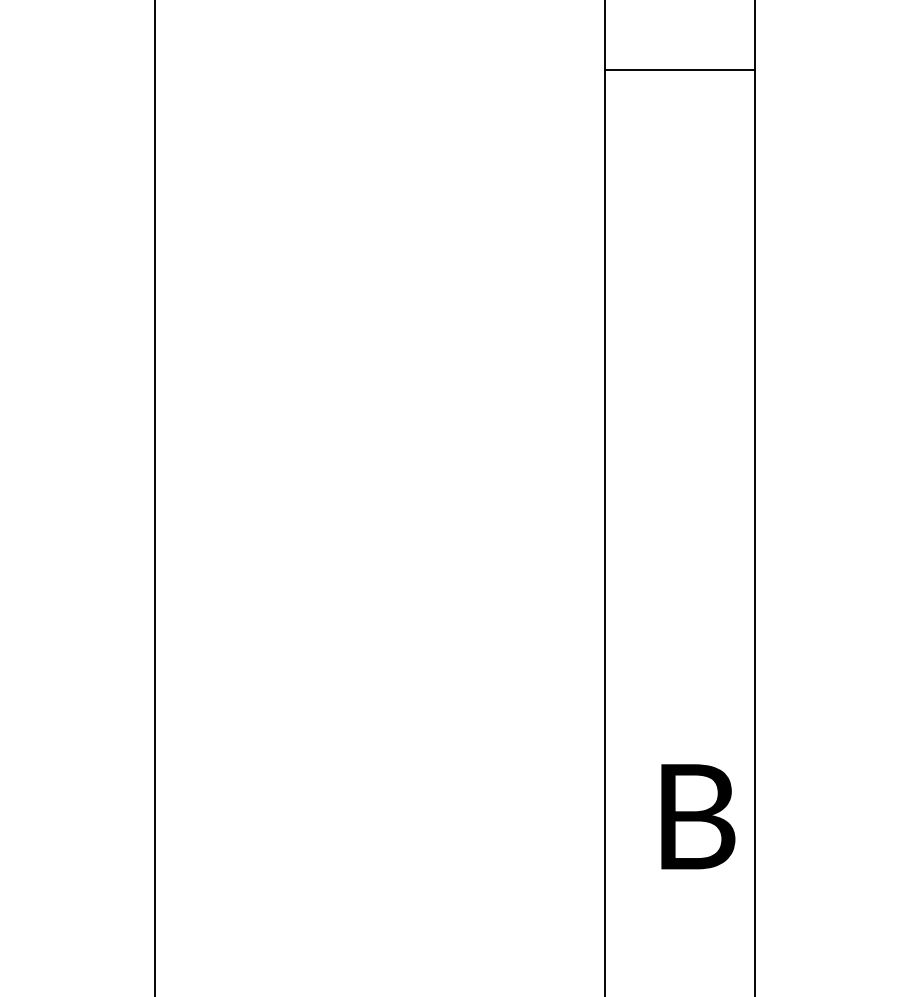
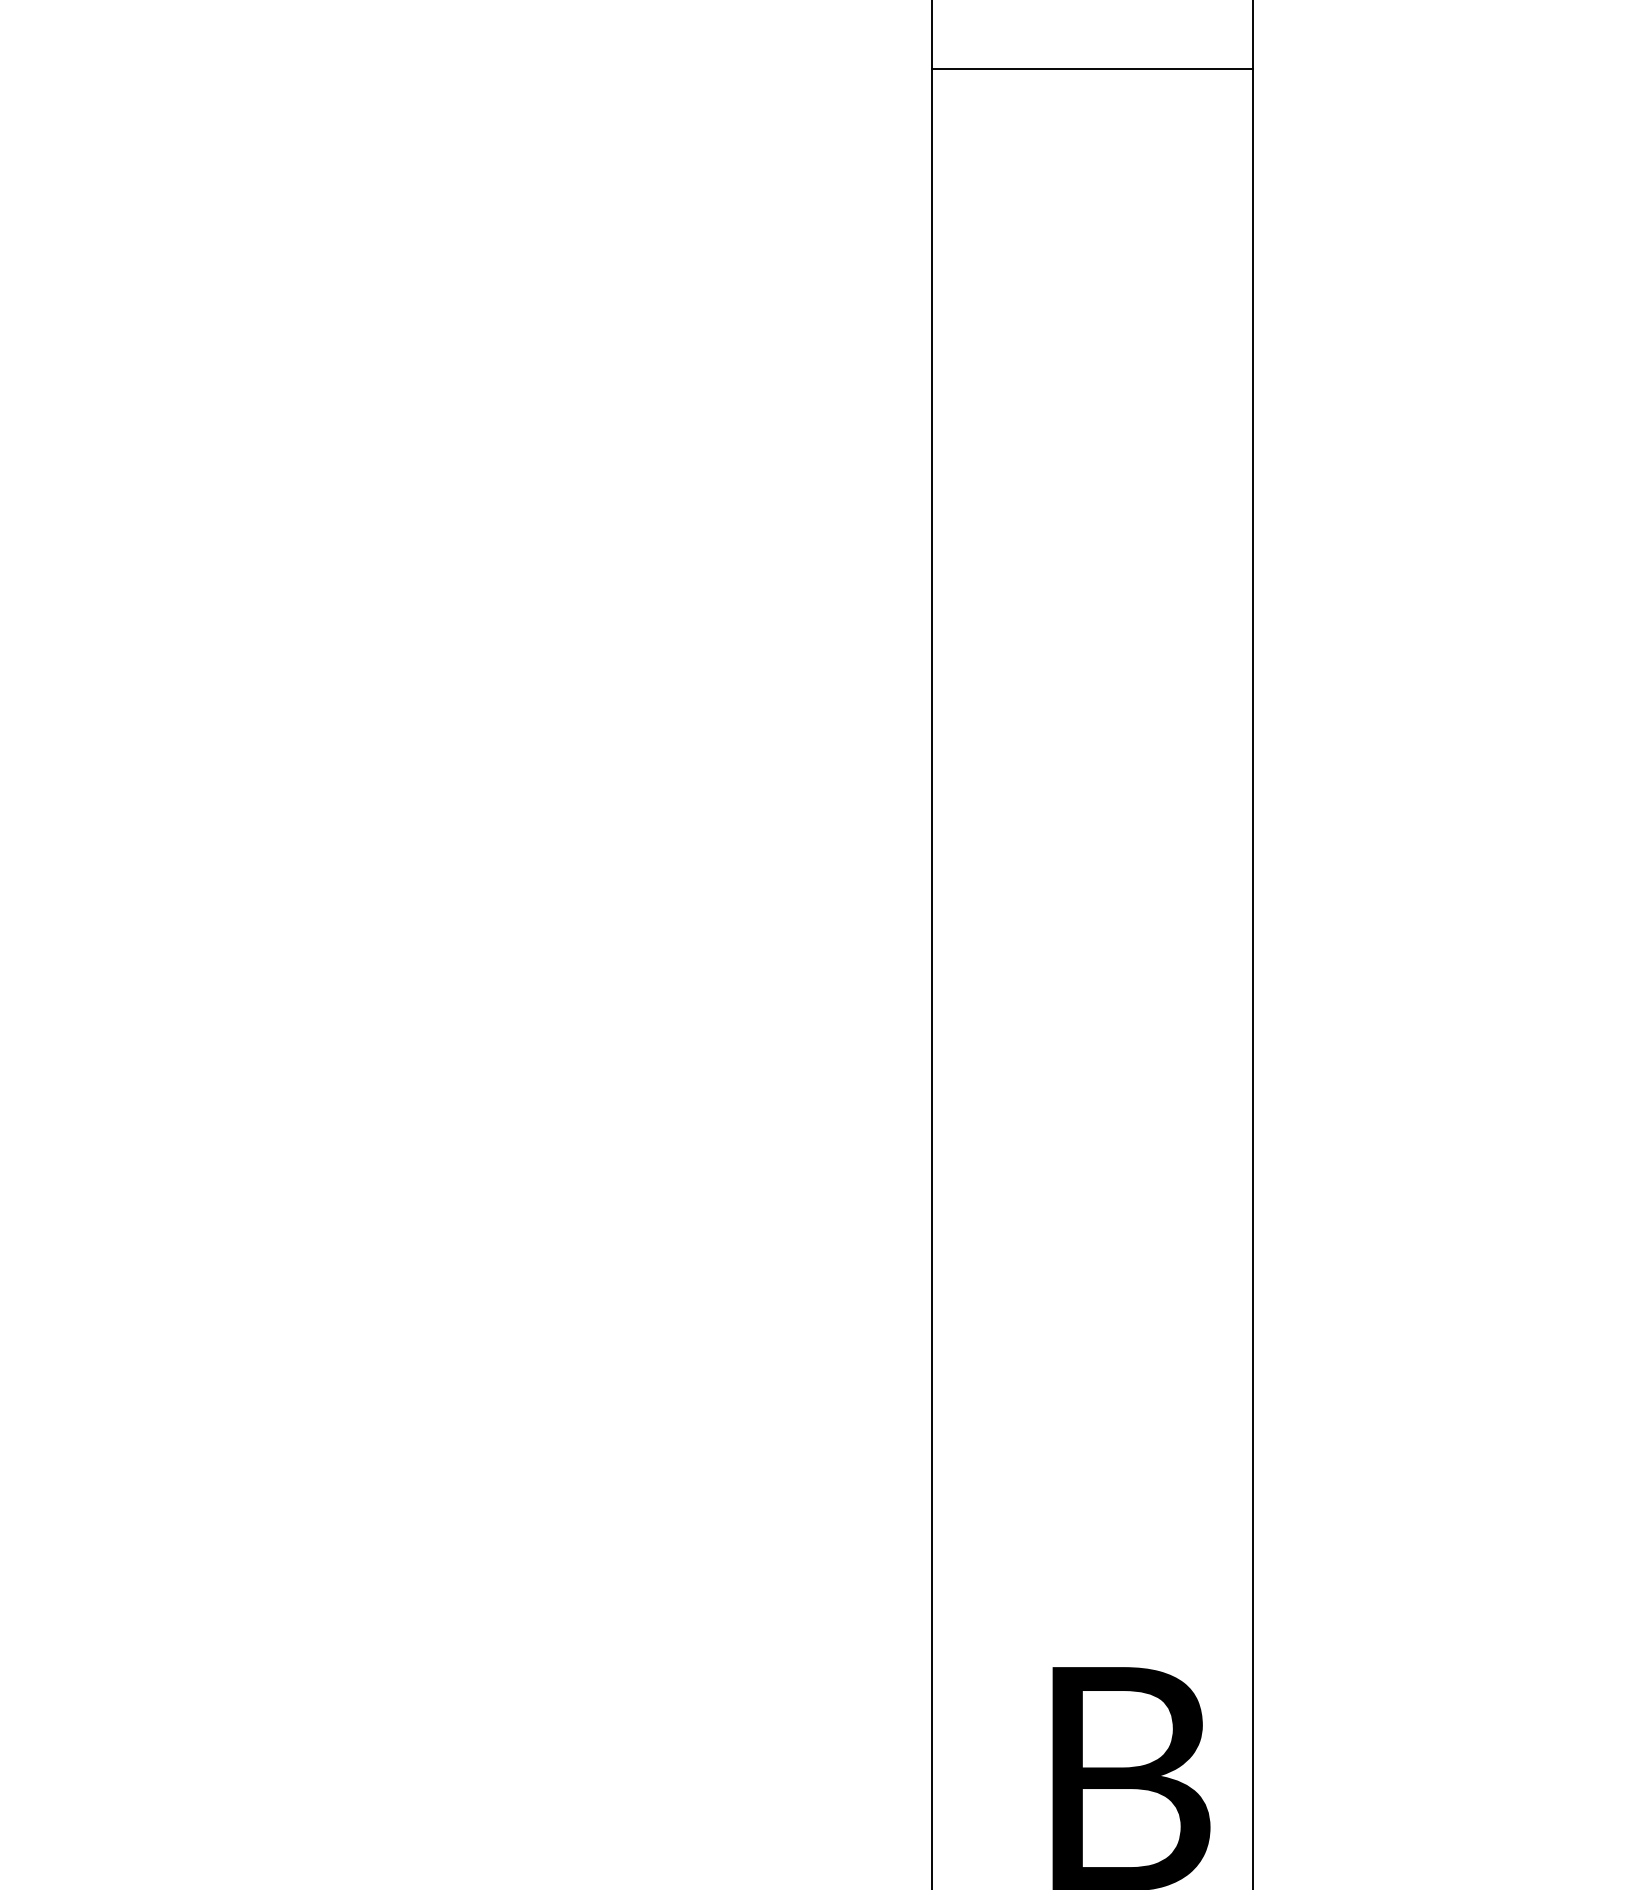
line: (680, 70) -> (1093, 70), moved

